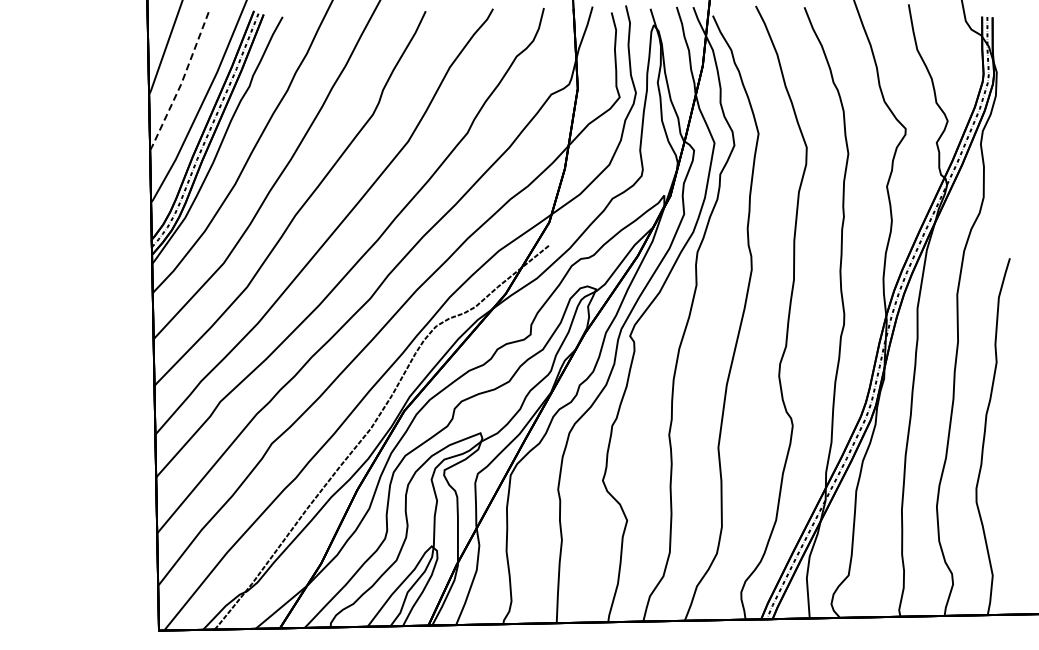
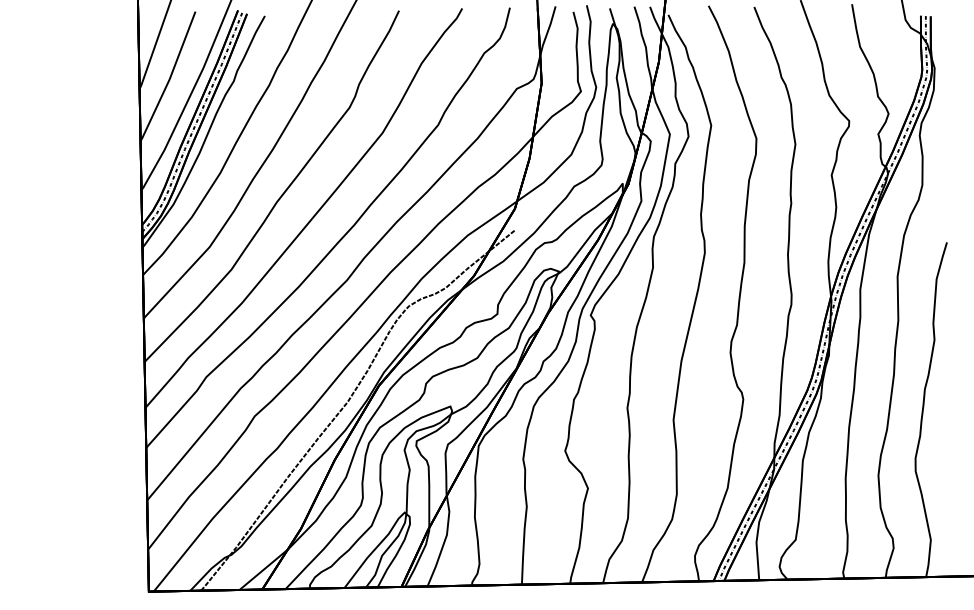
line: (181, 83) -> (169, 78), dashed -> solid

